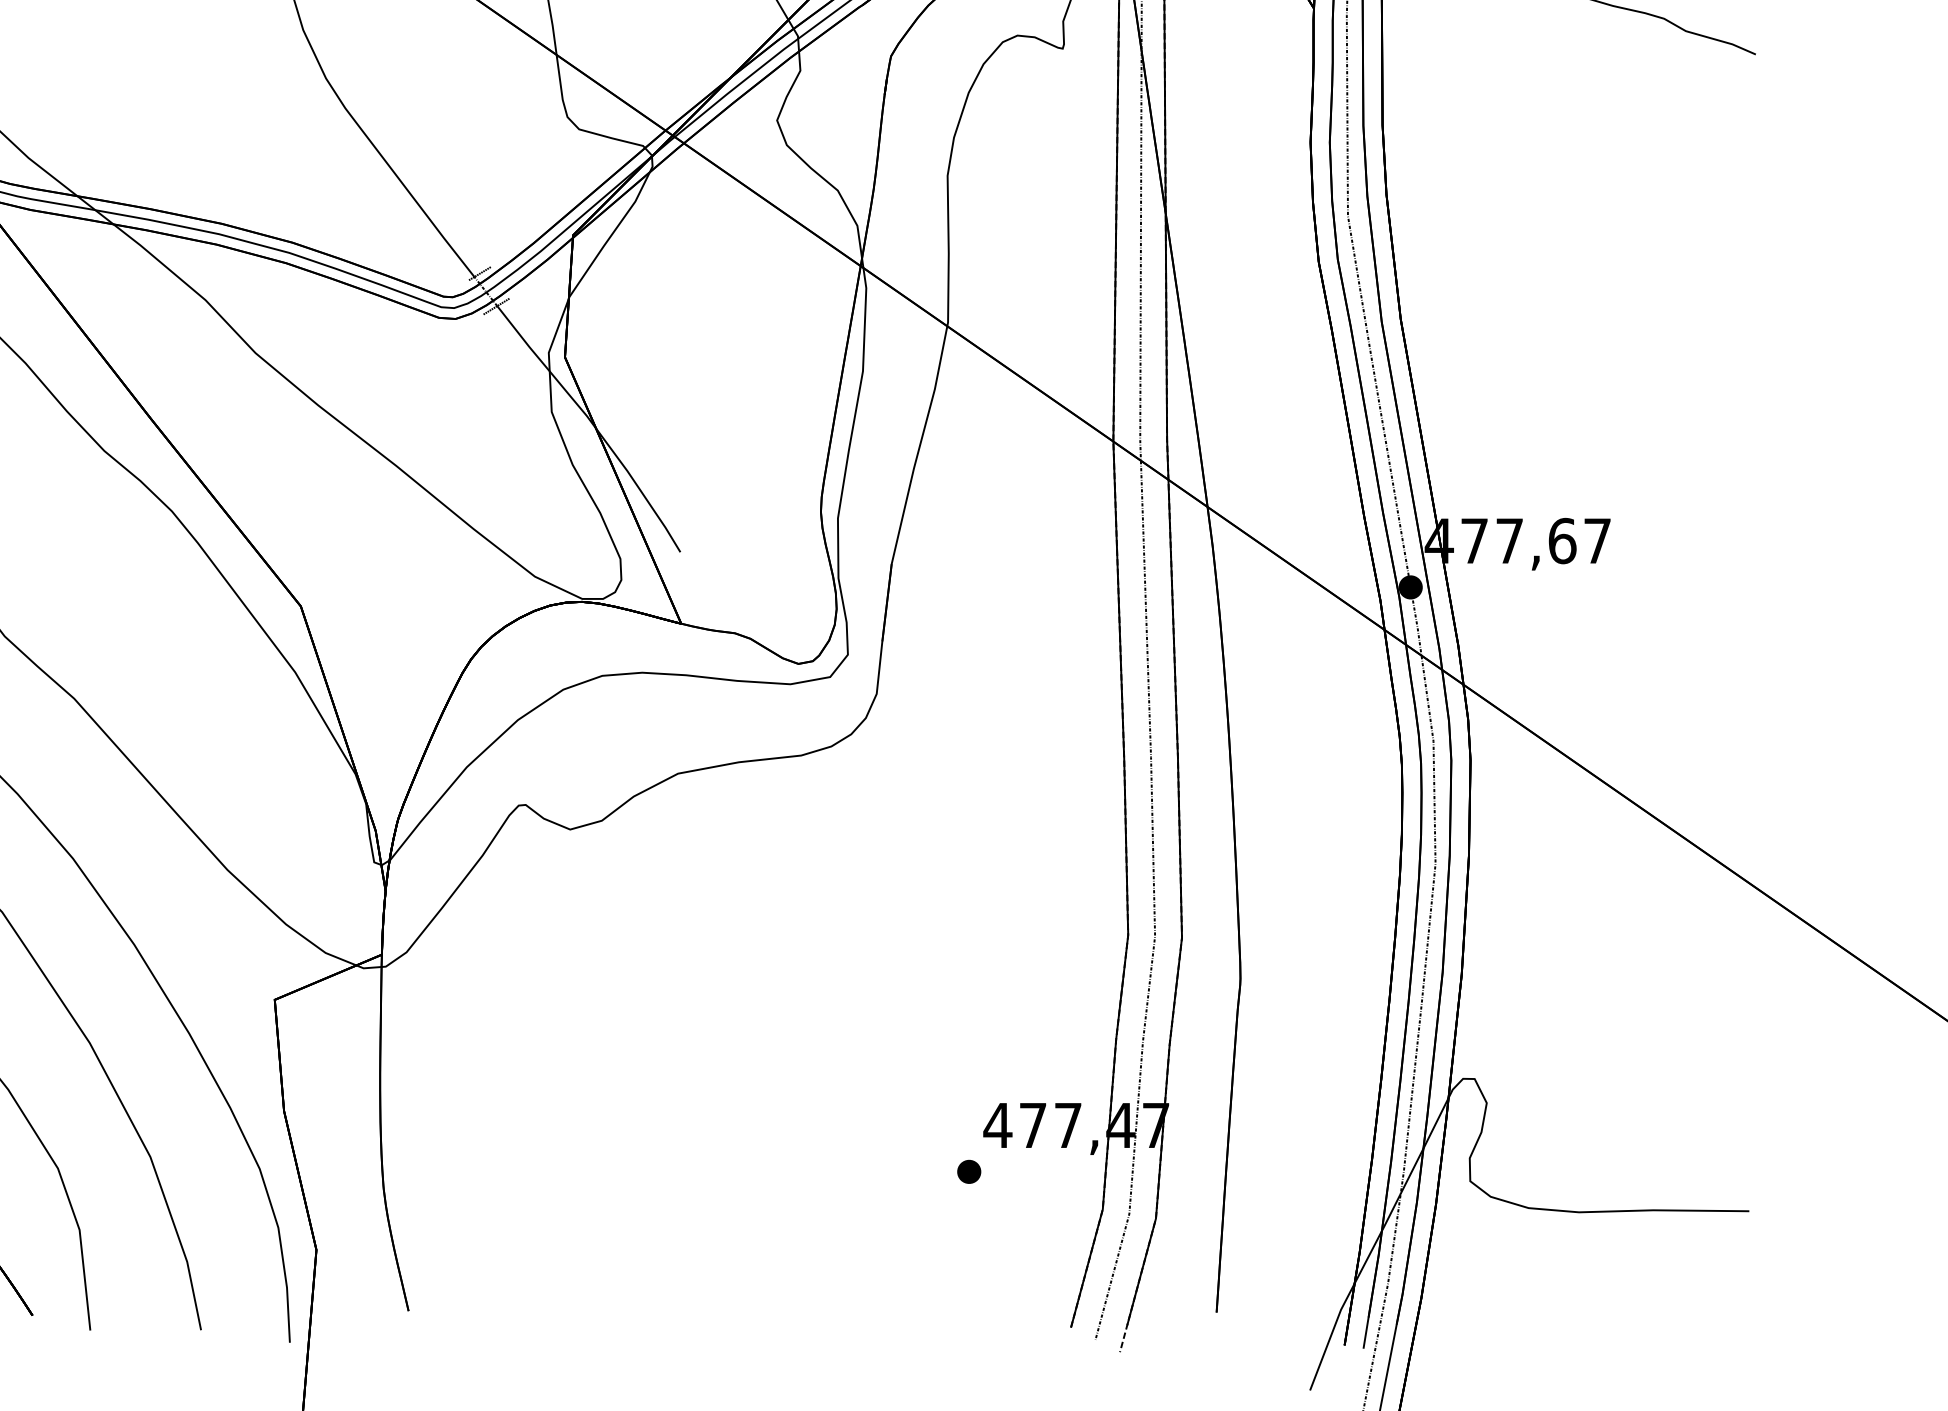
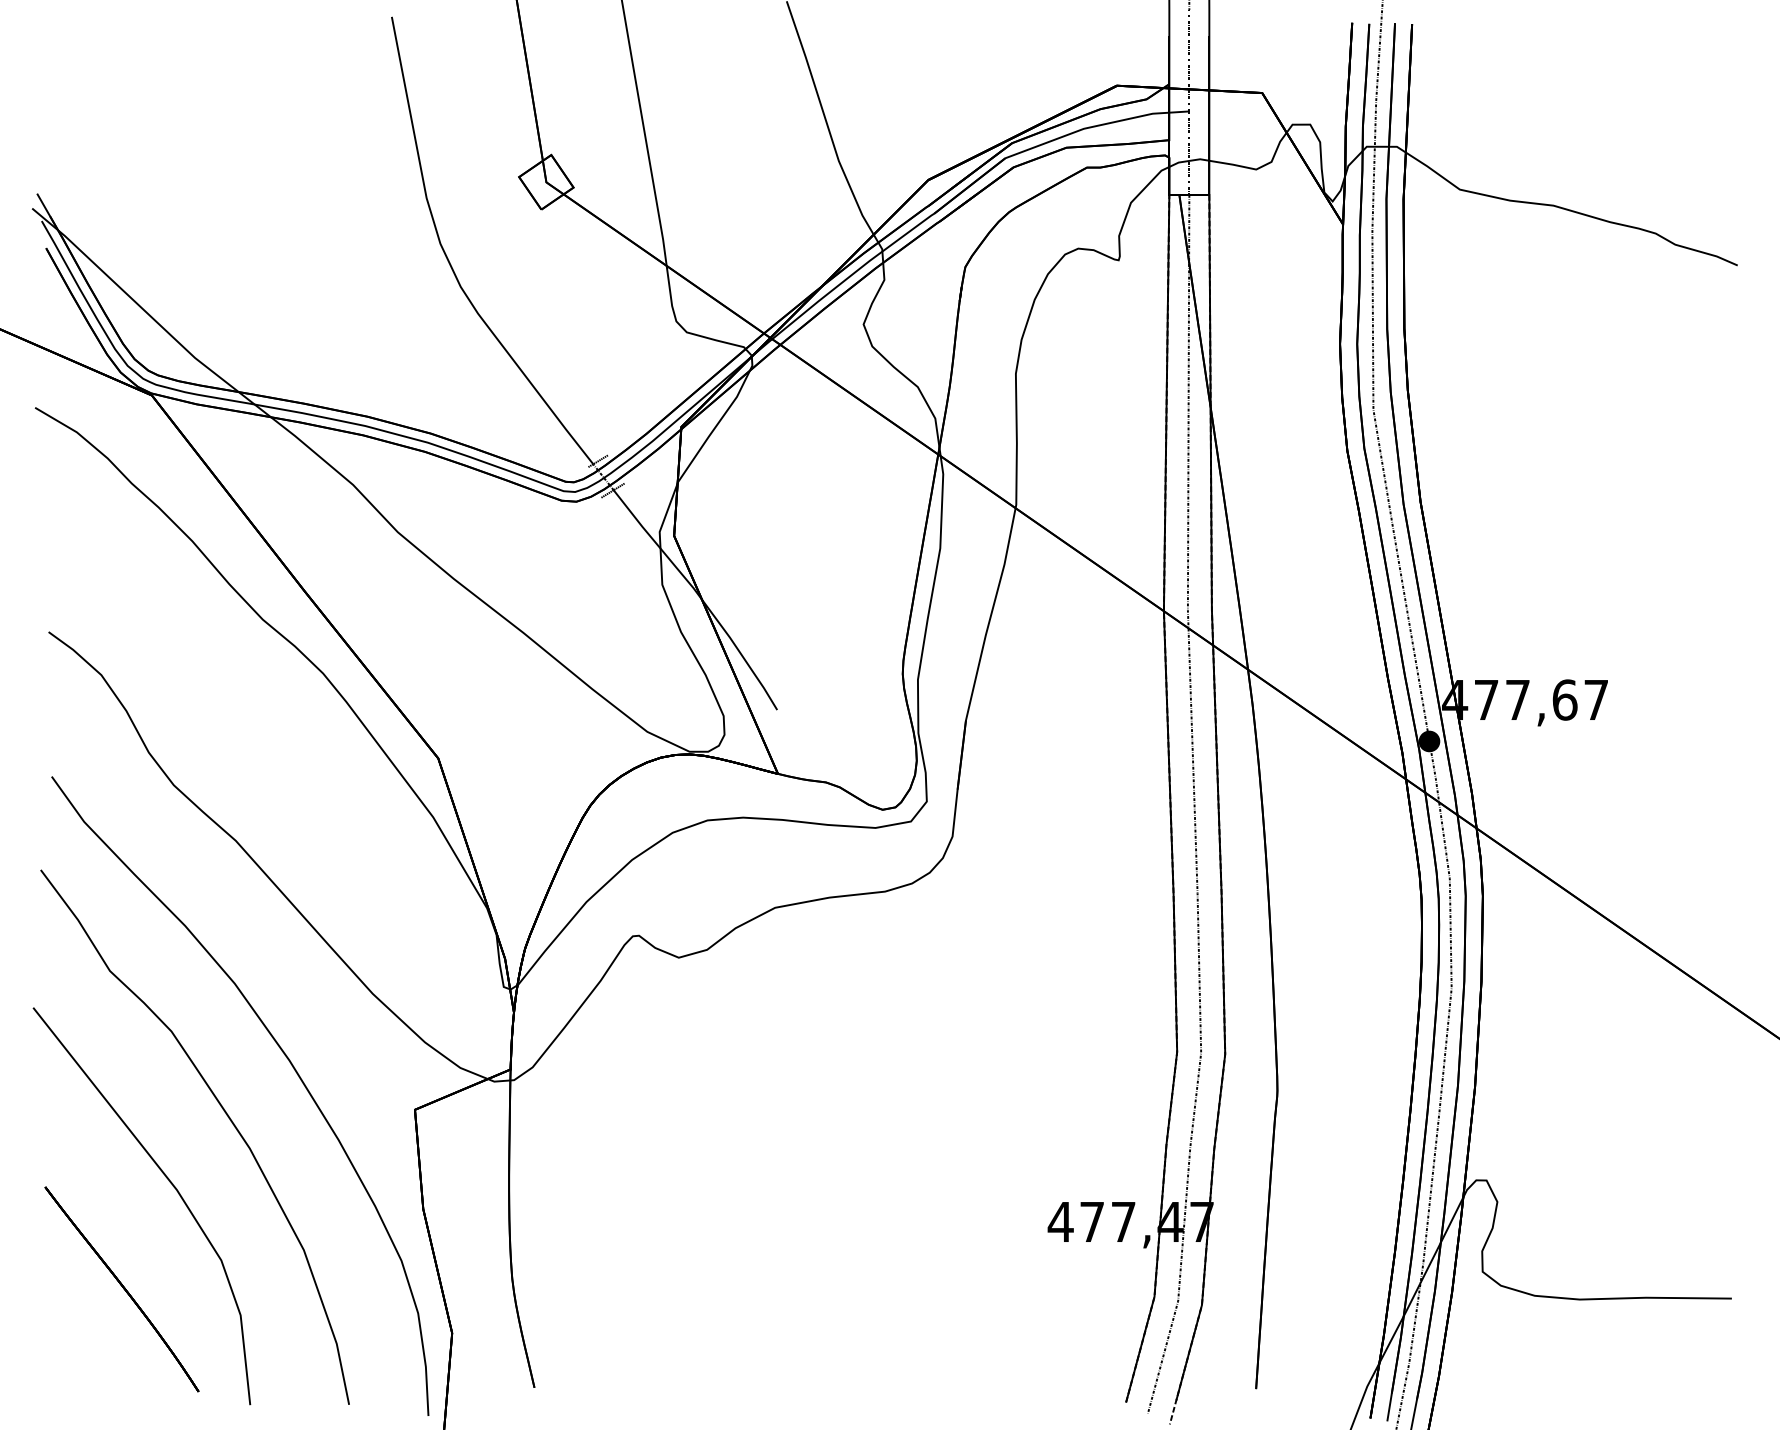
part: (968, 1171) -> (1034, 1263), removed

